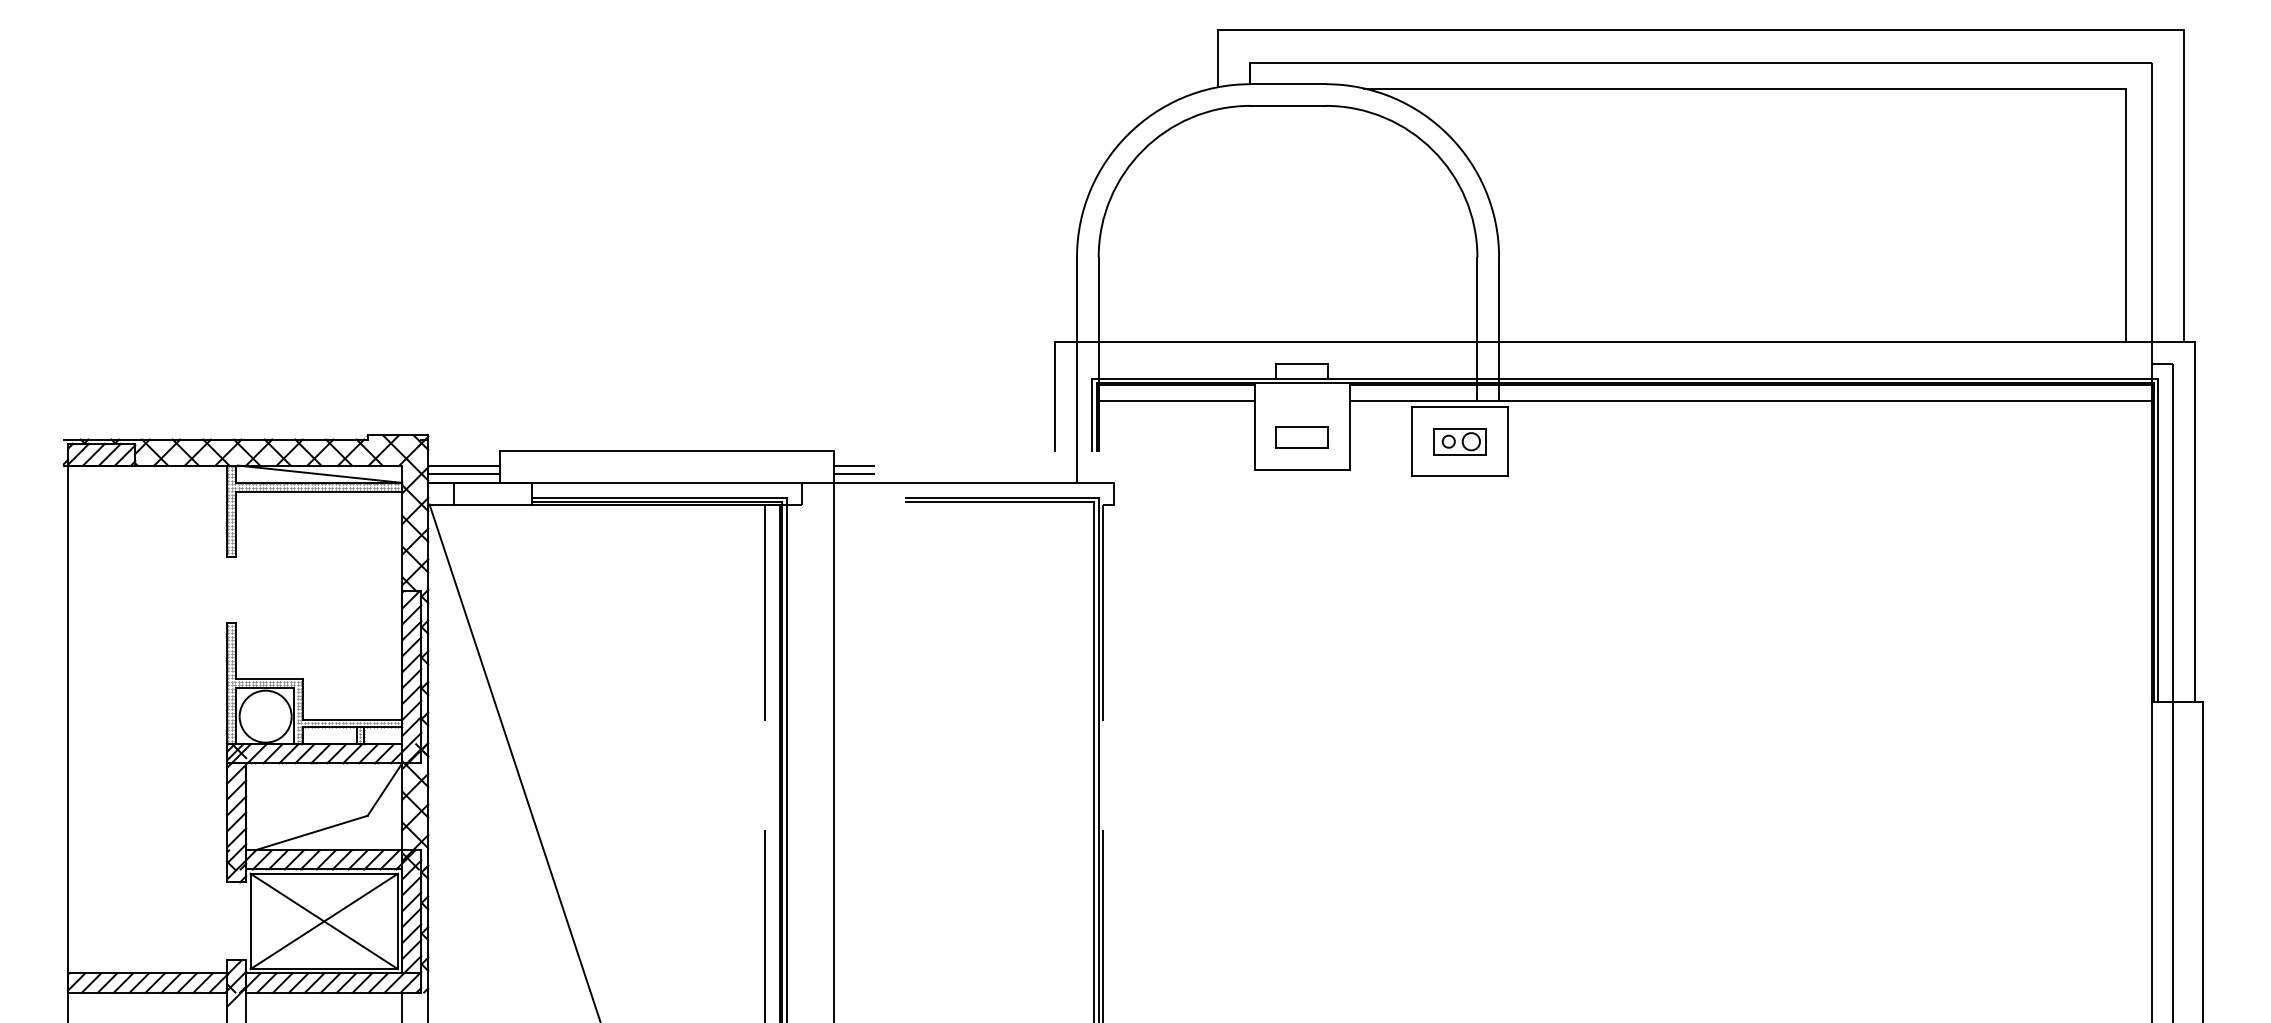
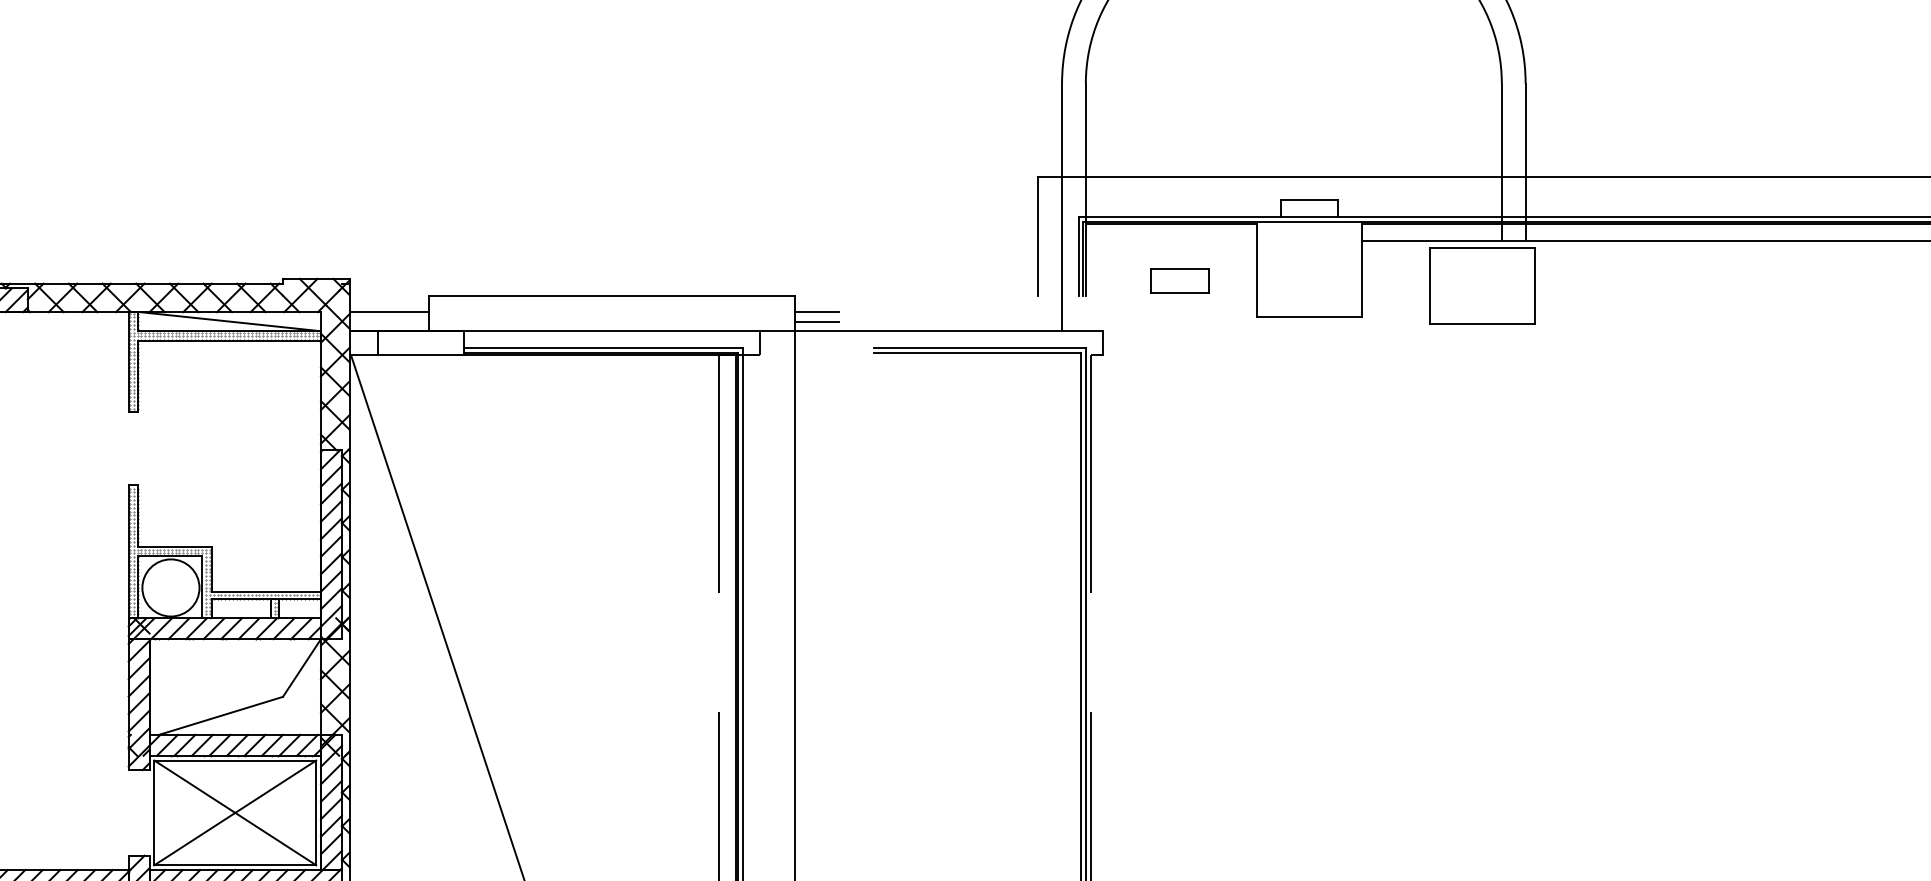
line: (1176, 400) -> (1171, 240), removed
part: (1301, 437) -> (1179, 281), moved
part: (1459, 441) -> (1482, 285), removed
line: (464, 474) -> (389, 322), removed

